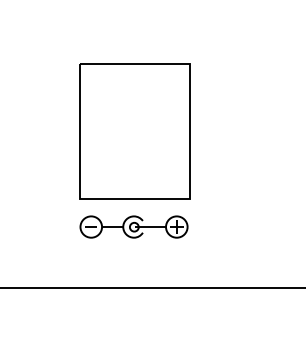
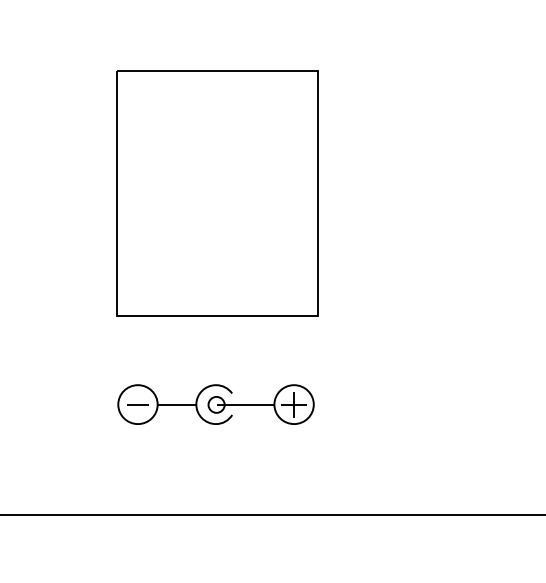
part: (134, 131) -> (216, 193), moved

